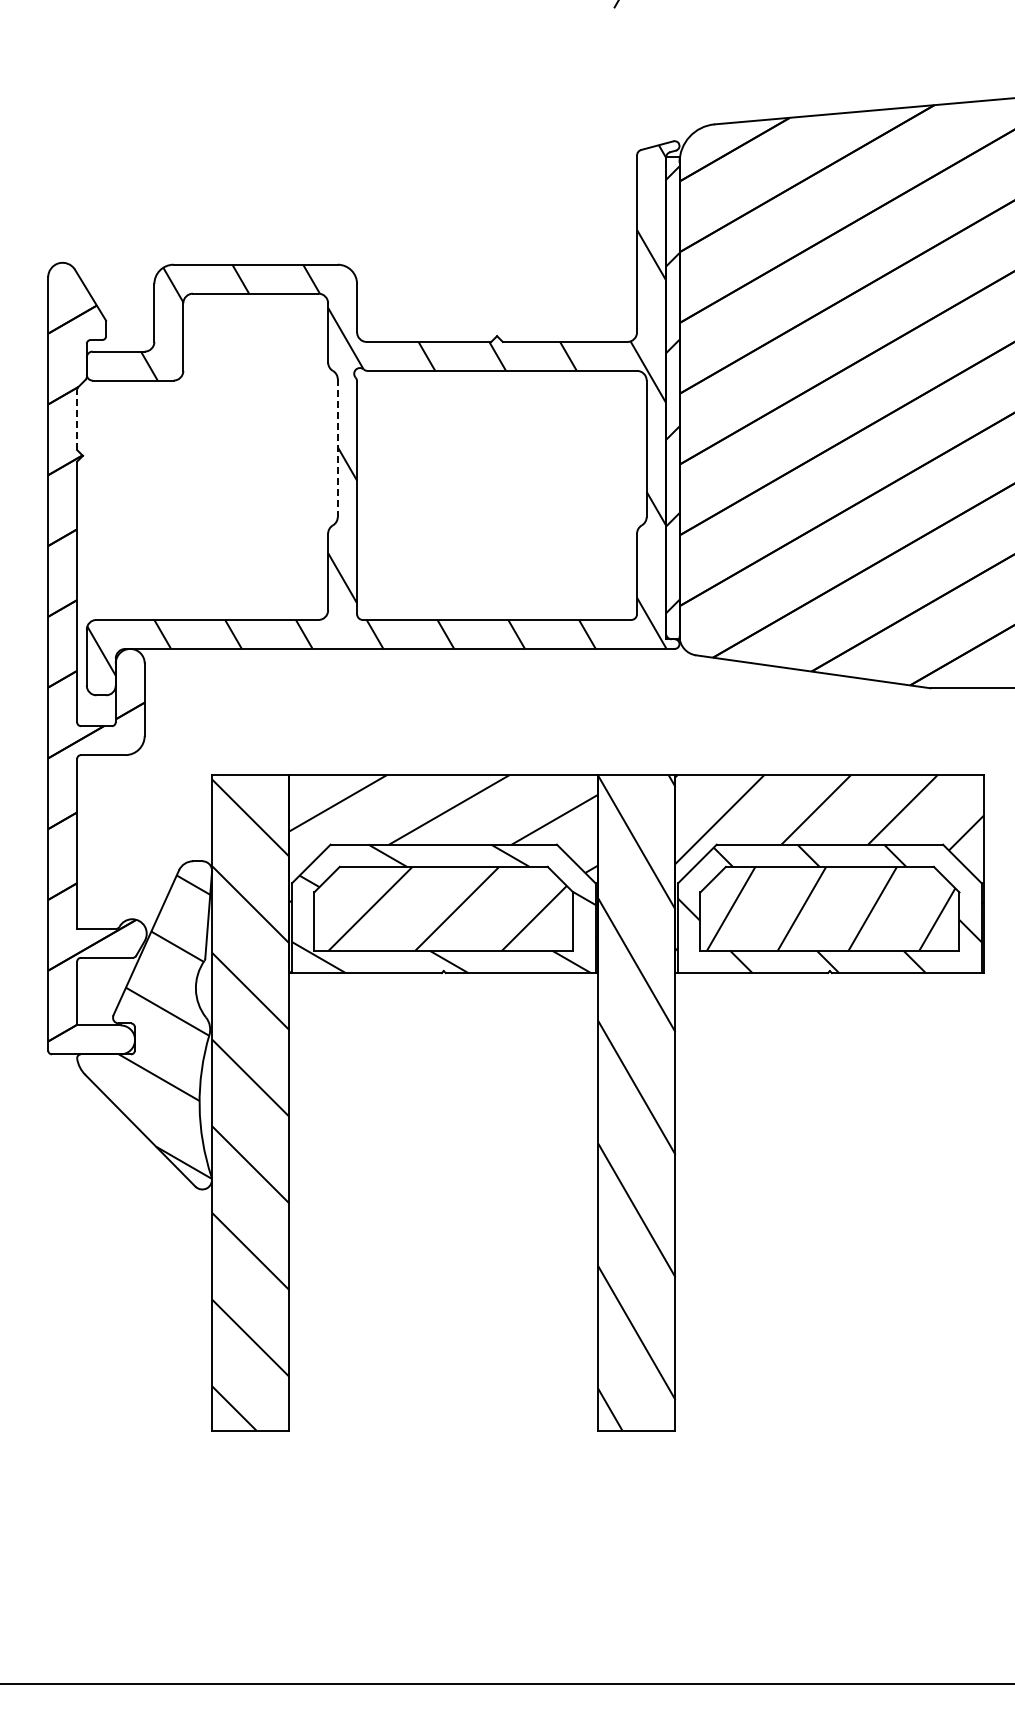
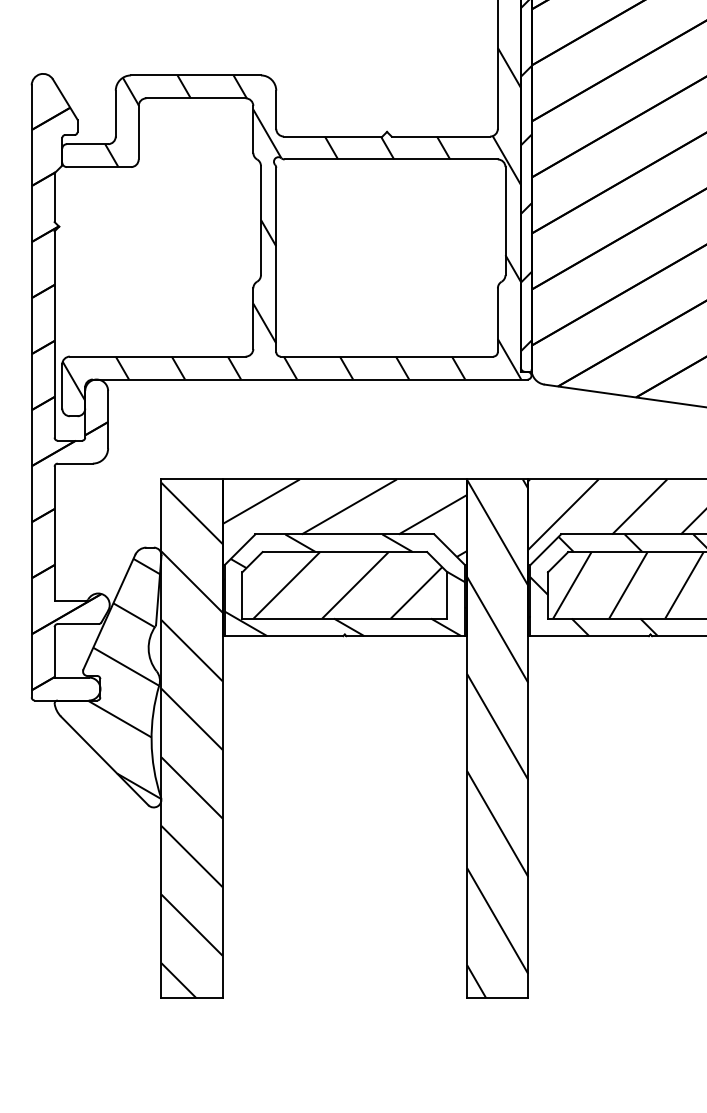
line: (77, 419) -> (54, 197), dashed -> solid
line: (337, 448) -> (260, 220), dashed -> solid

